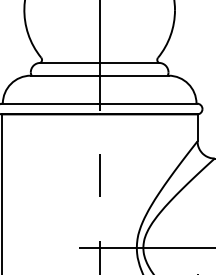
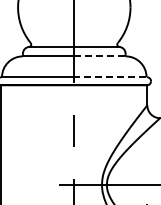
line: (134, 75) -> (100, 56), solid -> dashed
line: (148, 104) -> (110, 77), solid -> dashed

